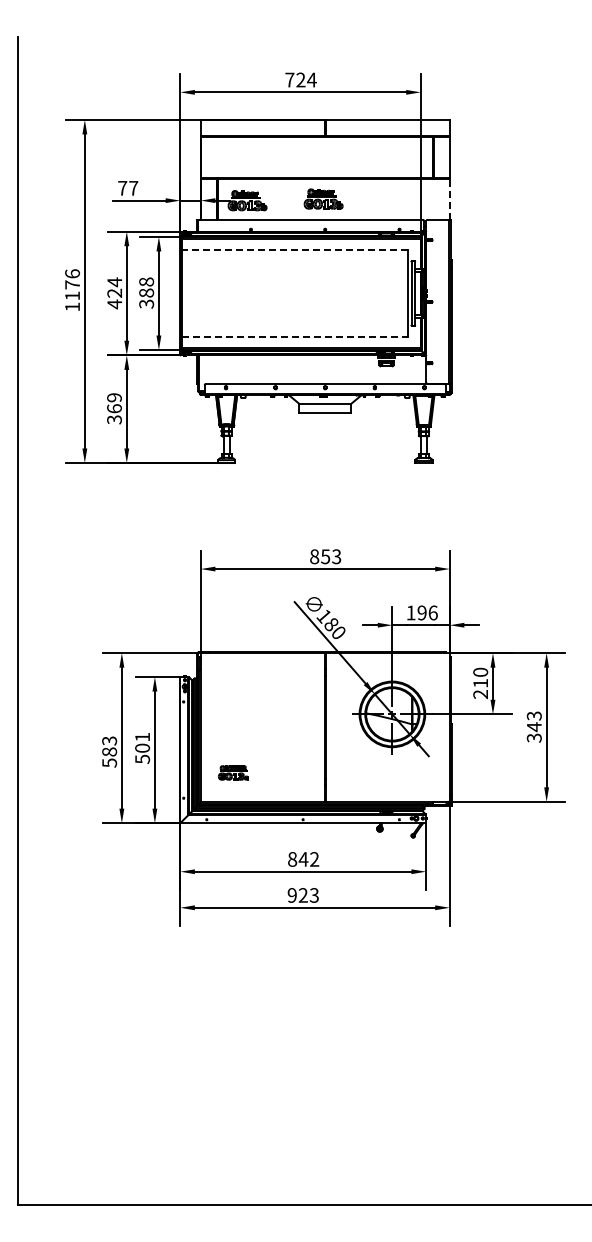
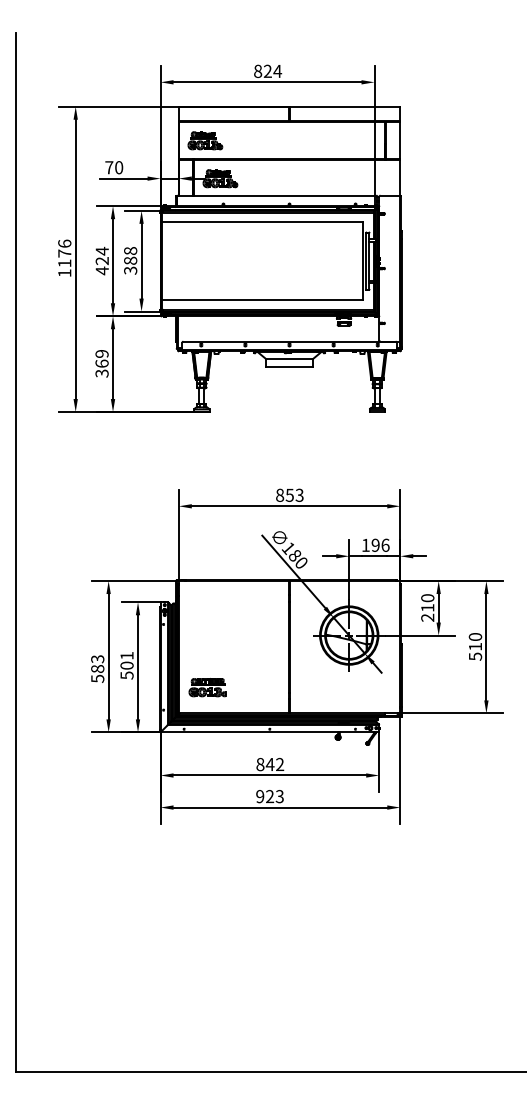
text: (289, 79) -> (257, 70), 724 -> 824
text: (133, 187) -> (118, 166), 77 -> 70
part: (323, 198) -> (205, 140), moved
line: (449, 199) -> (400, 177), dashed -> solid
line: (295, 249) -> (263, 222), dashed -> solid
line: (295, 337) -> (263, 300), dashed -> solid
text: (533, 726) -> (474, 646), 343 -> 510
part: (232, 772) -> (207, 687), size x1.43

